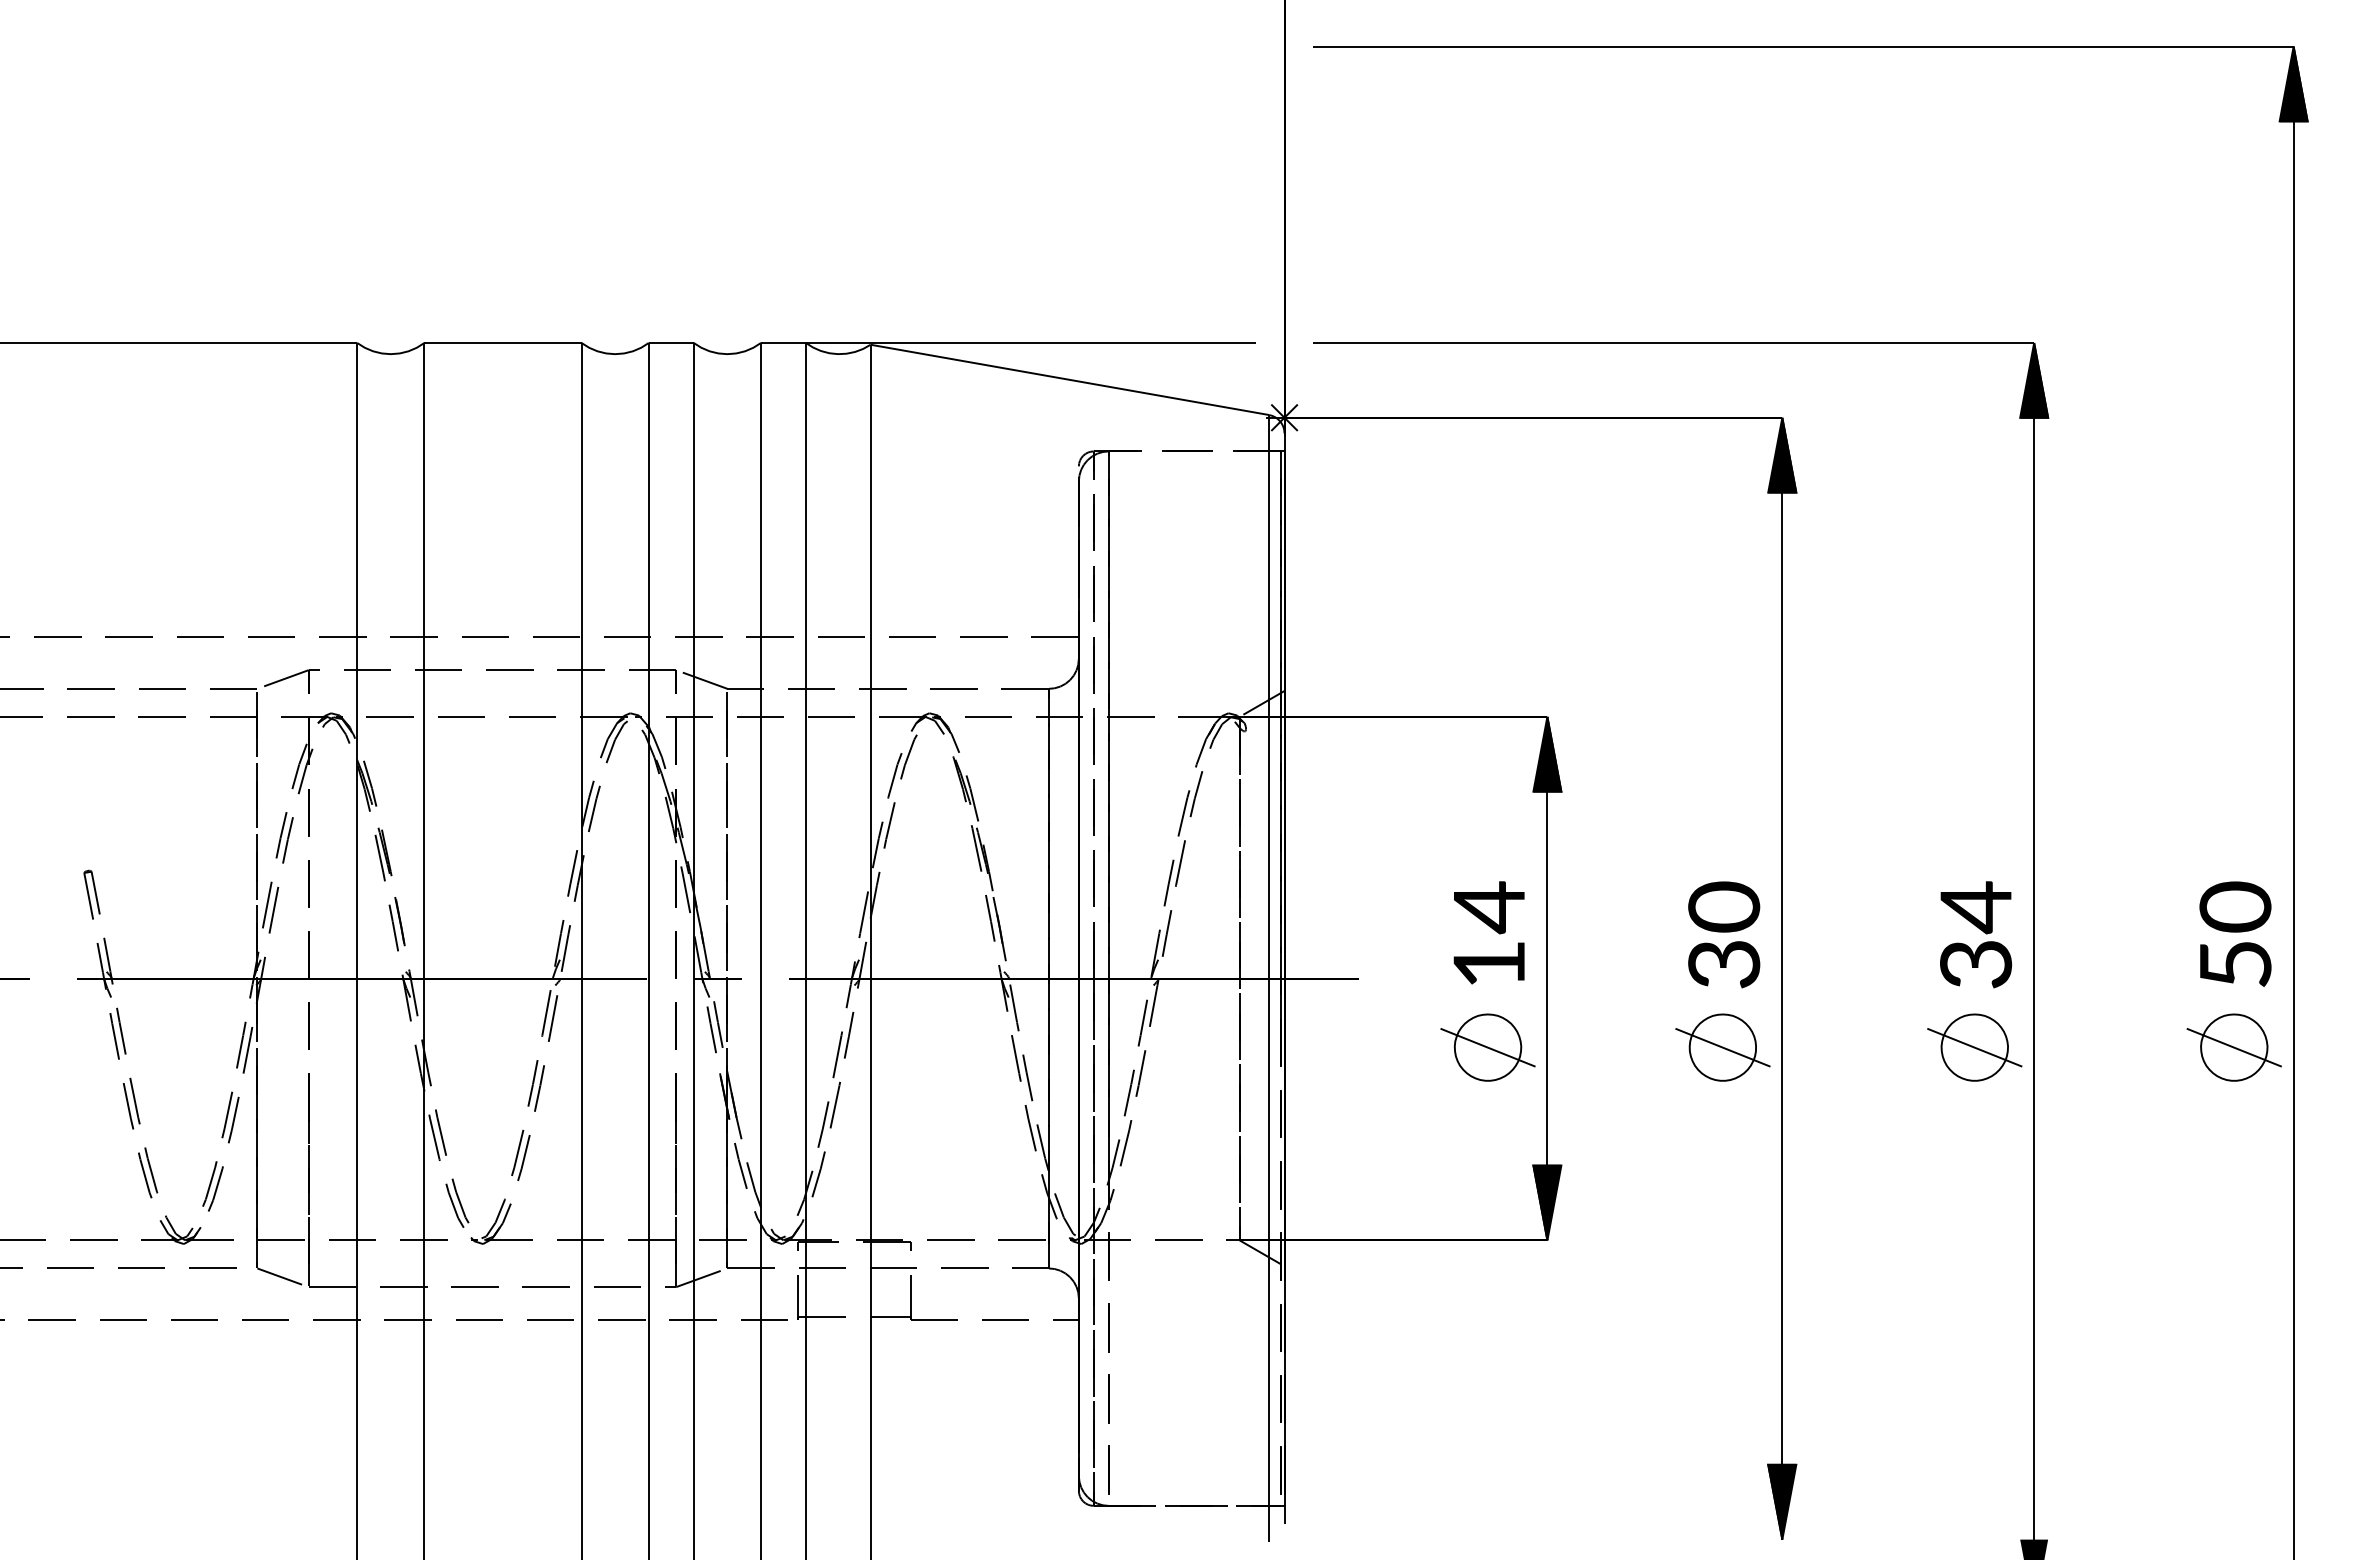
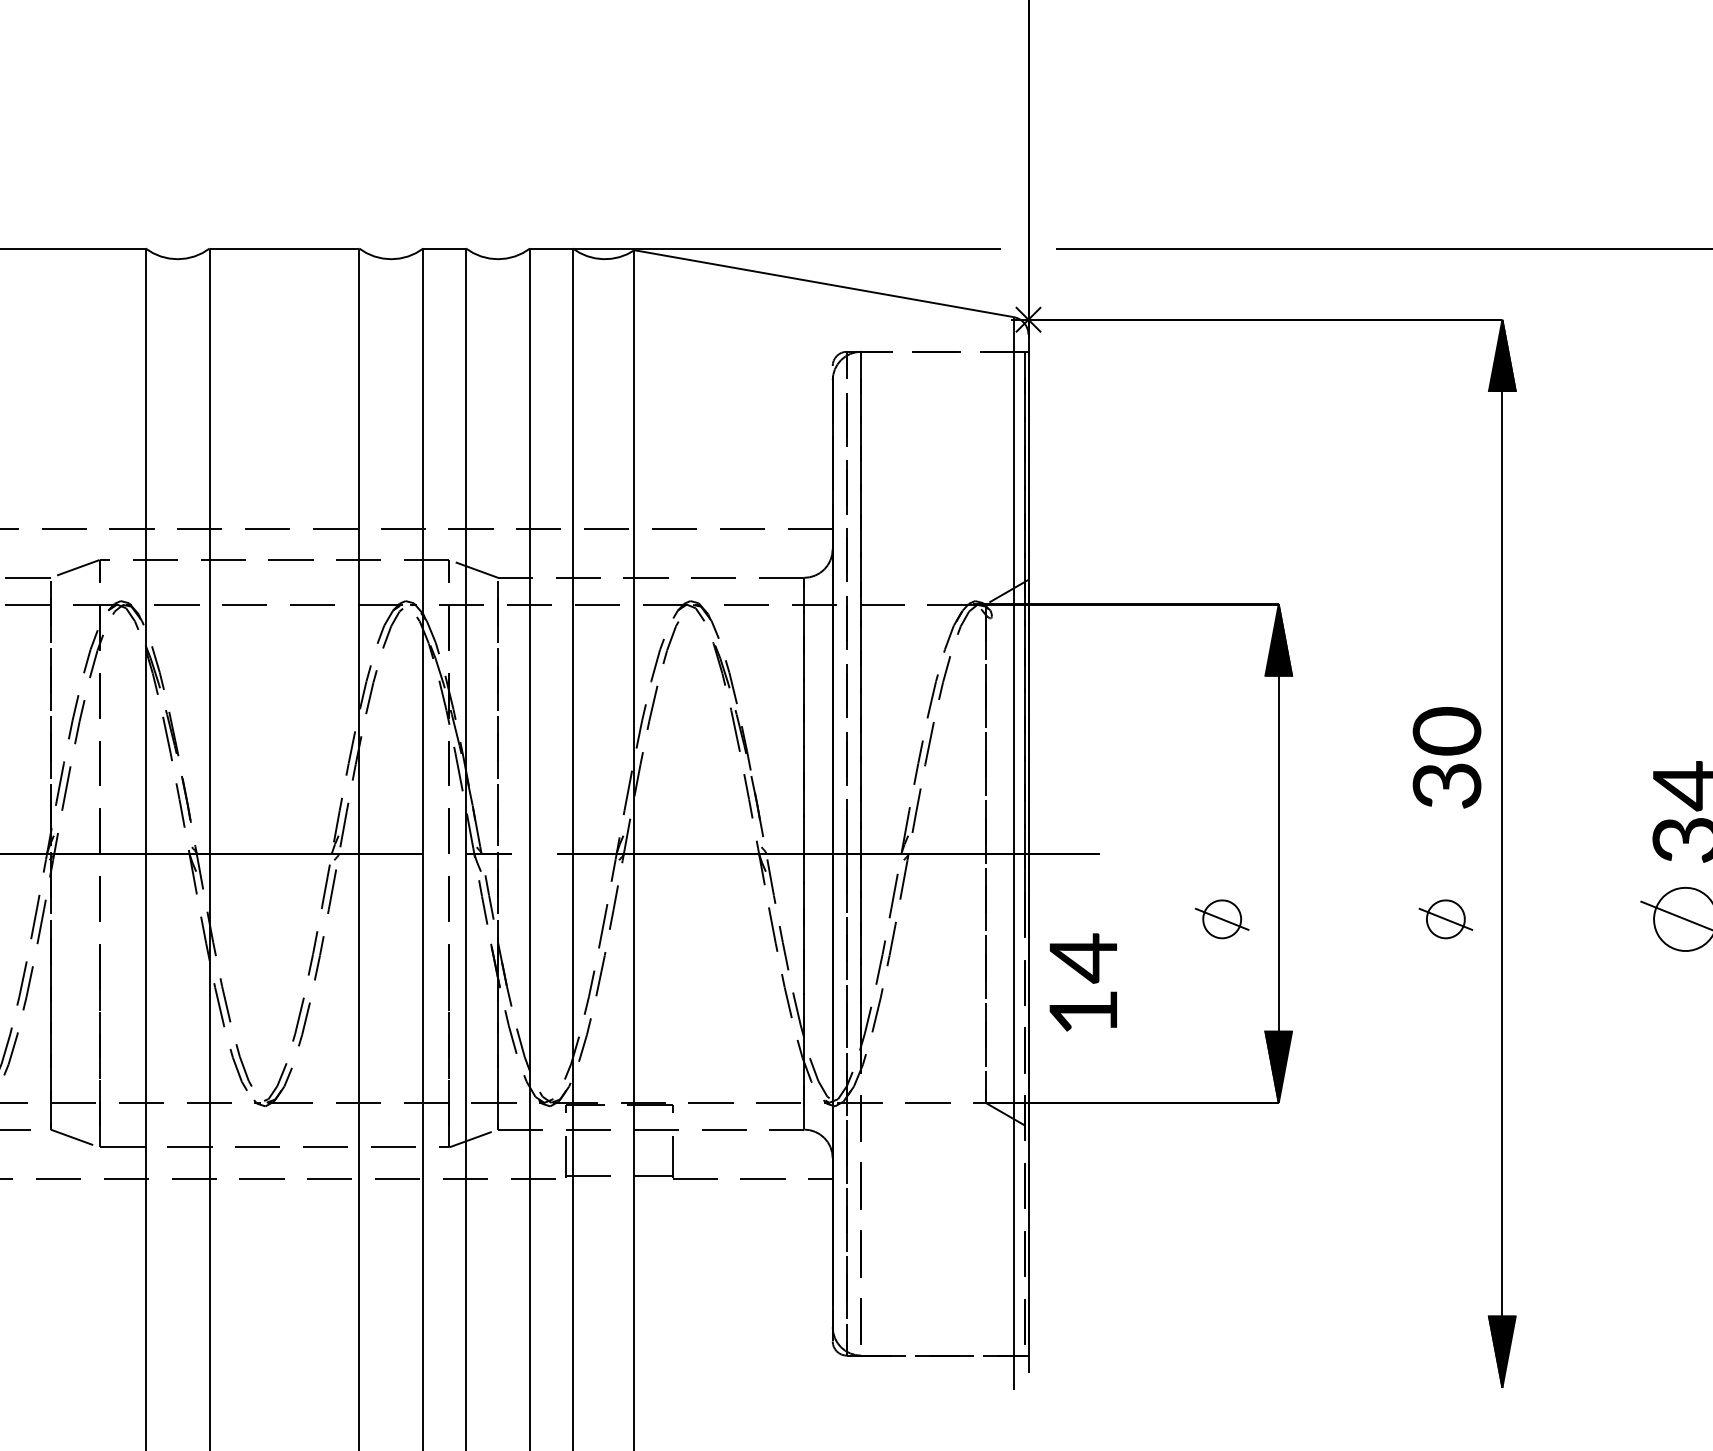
text: (1488, 932) -> (1082, 982), moved
text: (1724, 934) -> (1447, 757), moved
part: (1487, 1047) -> (1221, 919), size x0.6
part: (1722, 1047) -> (1445, 919), size x0.6

